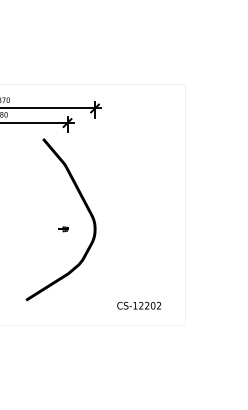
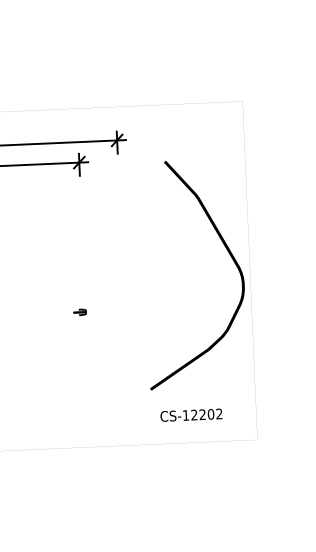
curve: (83, 203) -> (225, 249), moved

